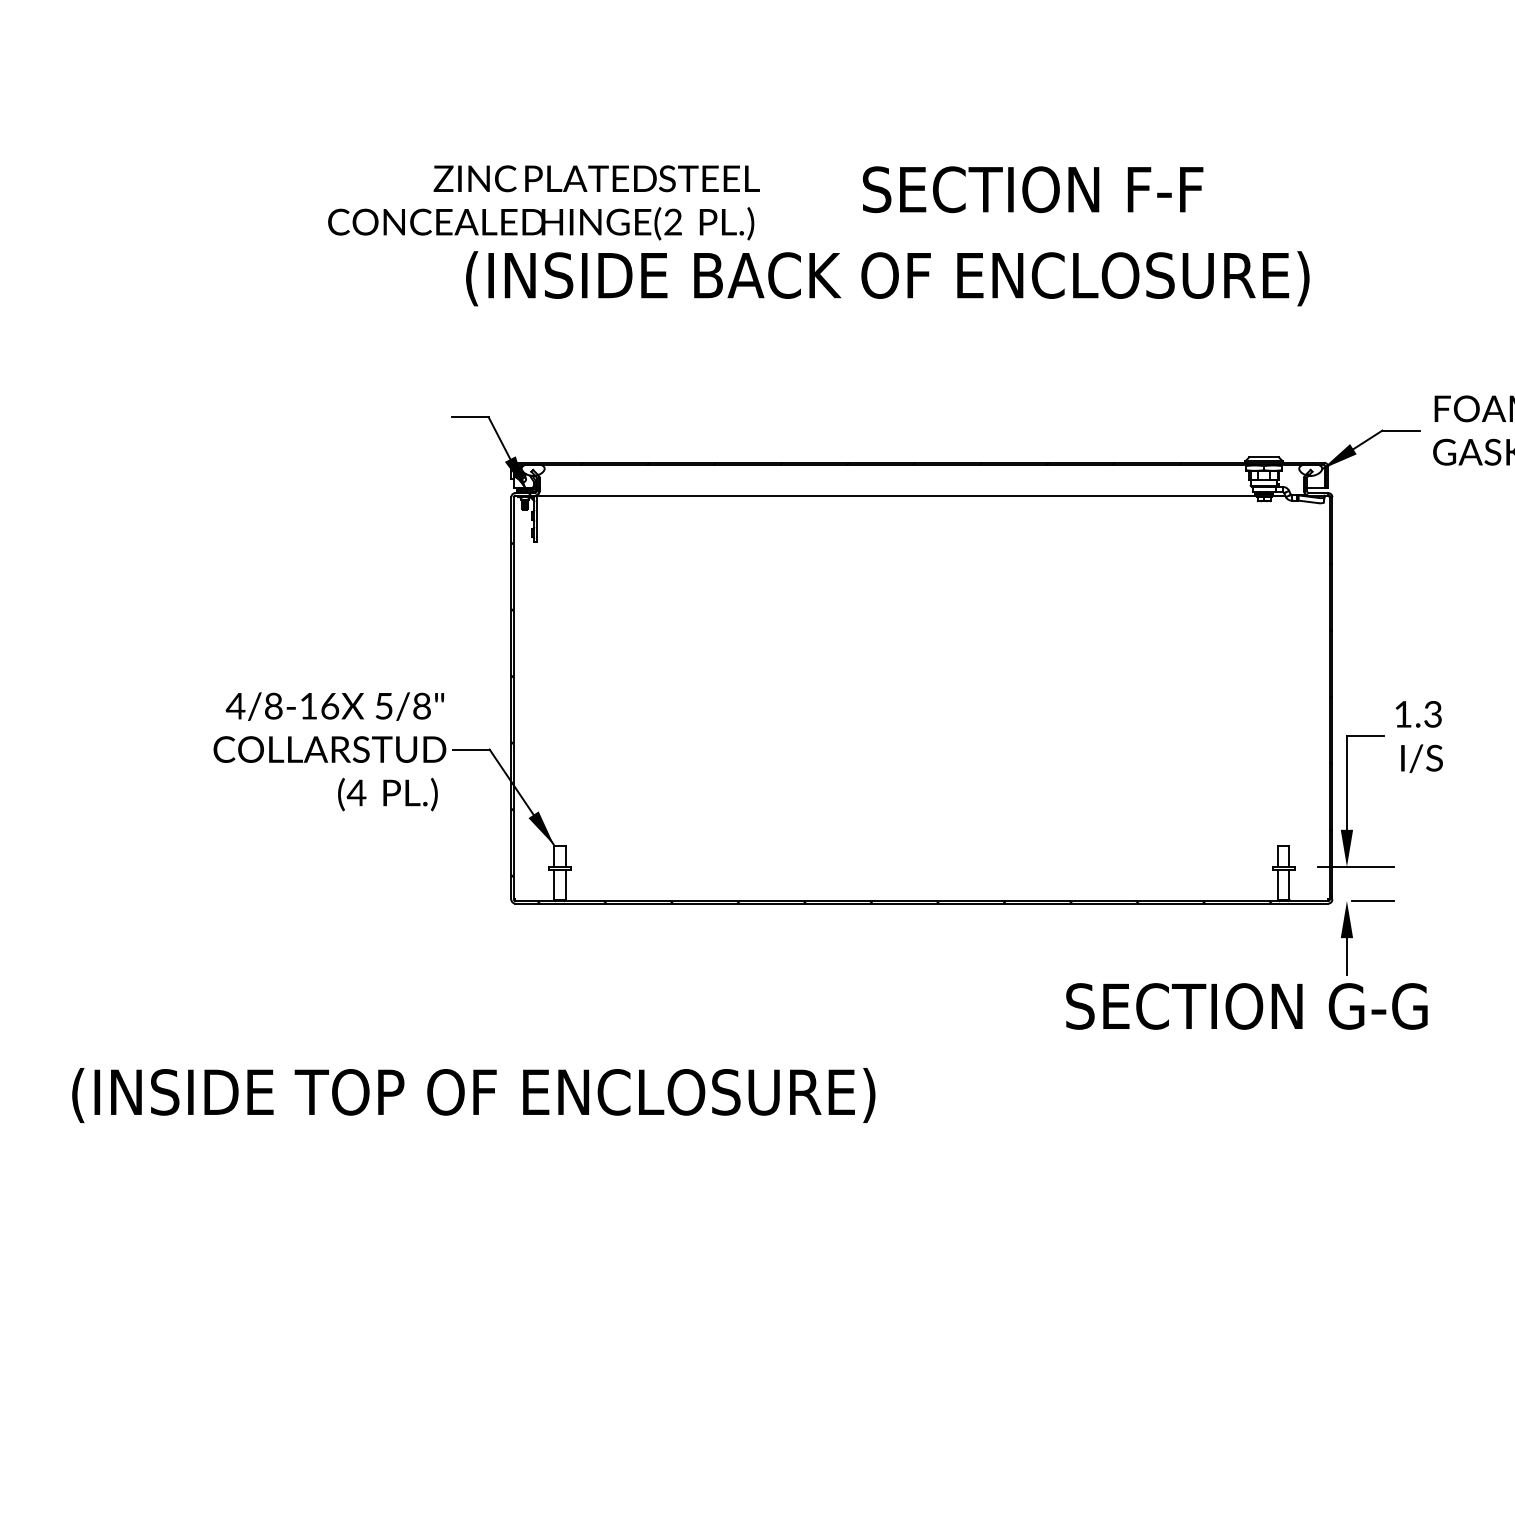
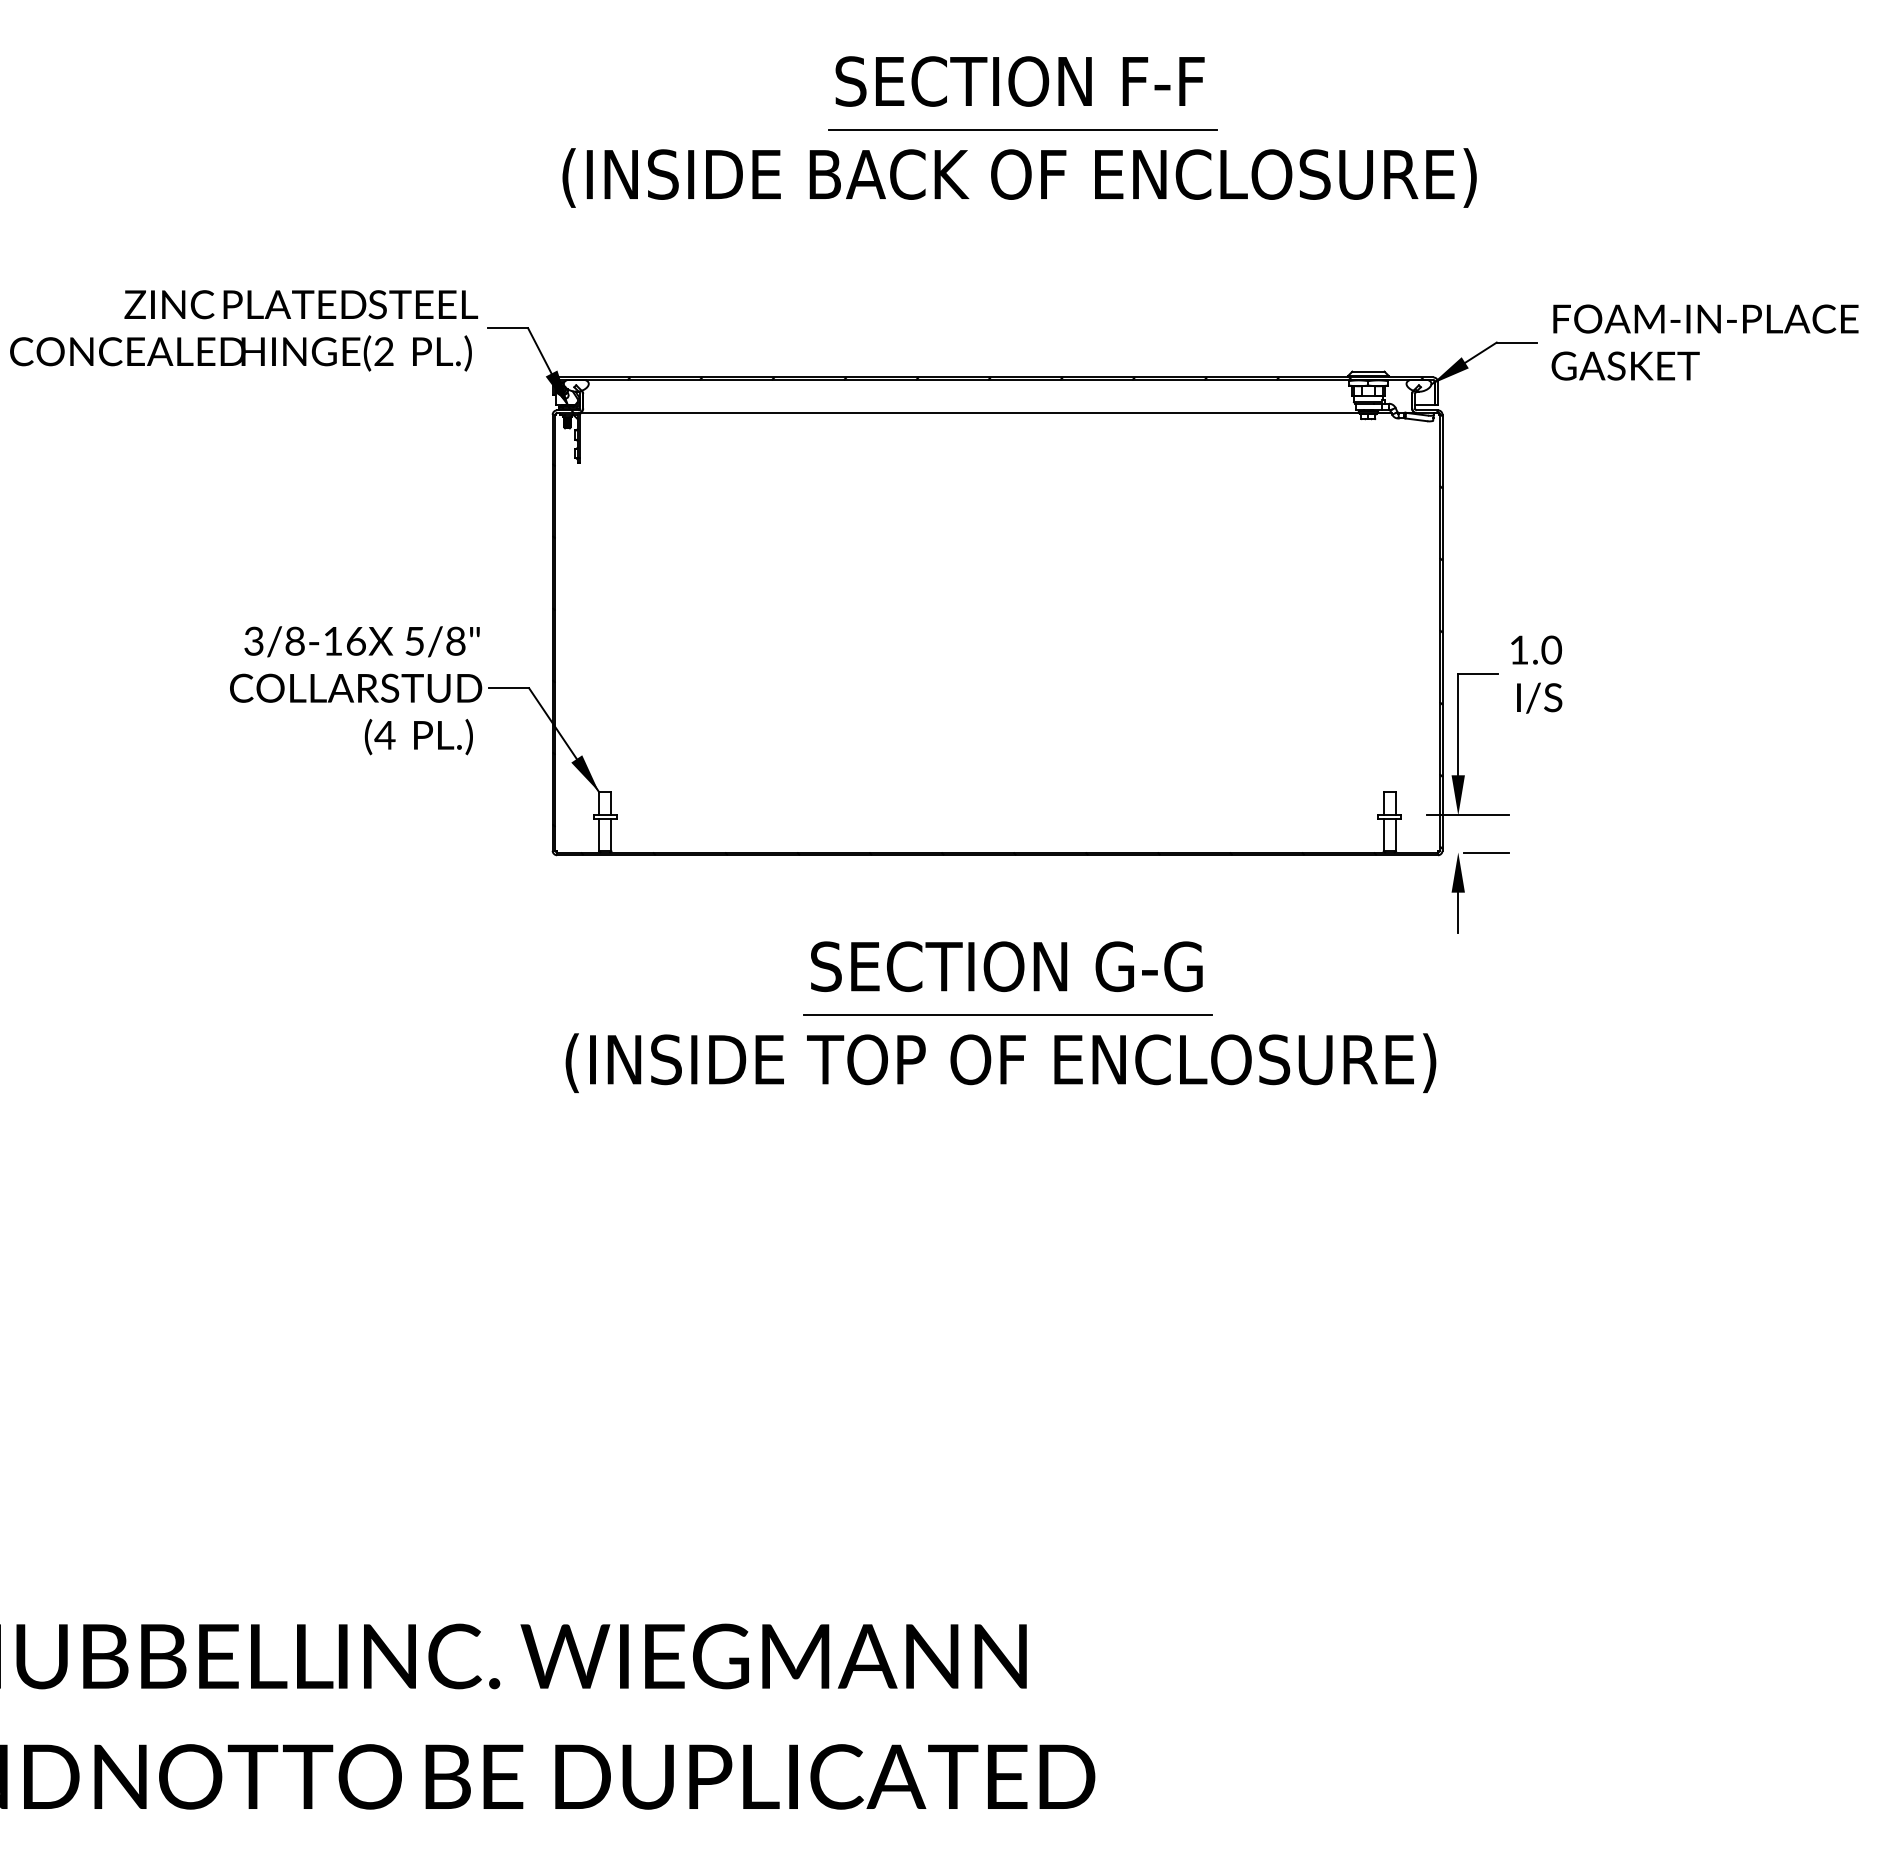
text: (1032, 189) -> (1019, 81), moved
text: (544, 202) -> (244, 330), moved
line: (945, 233) -> (1023, 129), added
text: (887, 278) -> (1019, 177), moved
text: (235, 705) -> (253, 640), 4/8-16 -> 3/8-16
text: (1432, 713) -> (1551, 649), 1.3 -> 1.0
text: (1246, 1006) -> (1006, 966), moved
line: (931, 1051) -> (1008, 1015), added
text: (473, 1094) -> (1000, 1062), moved

